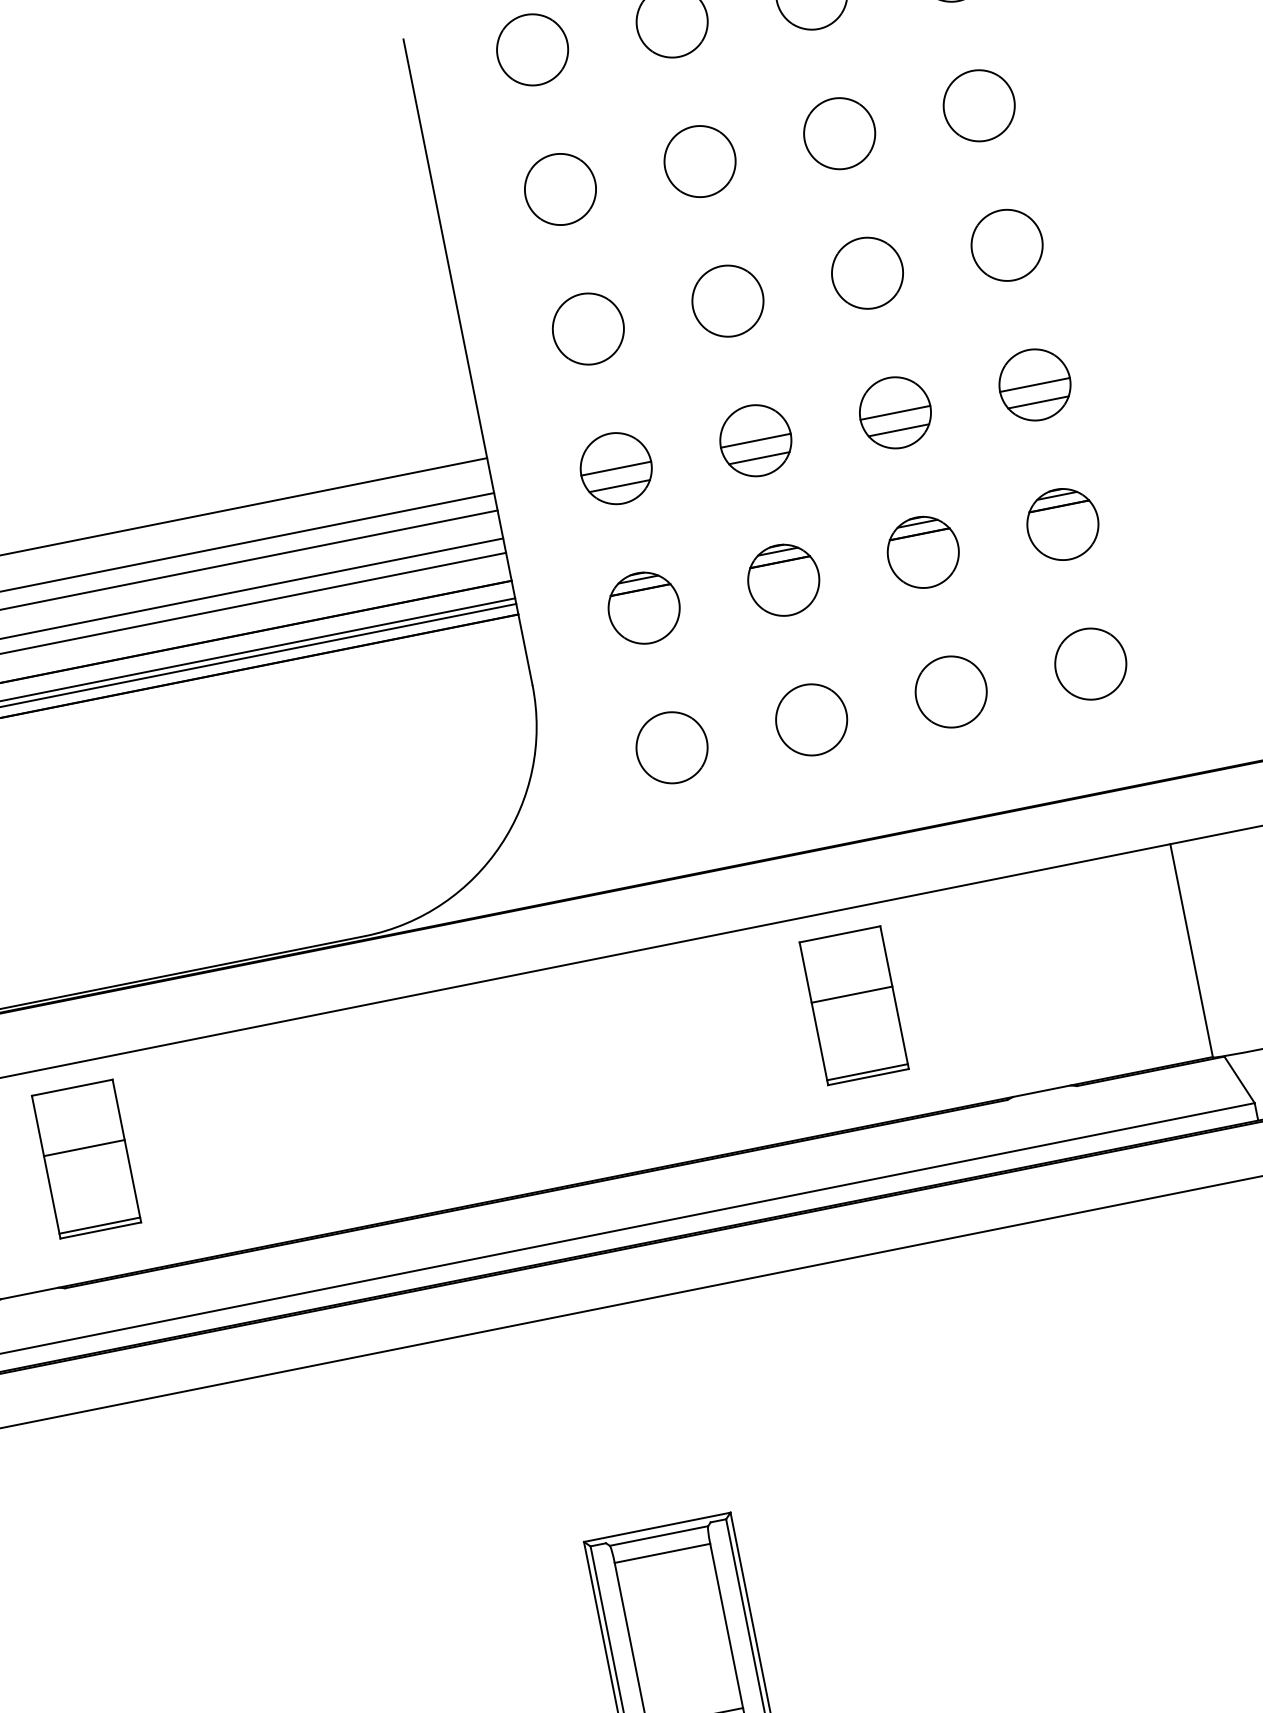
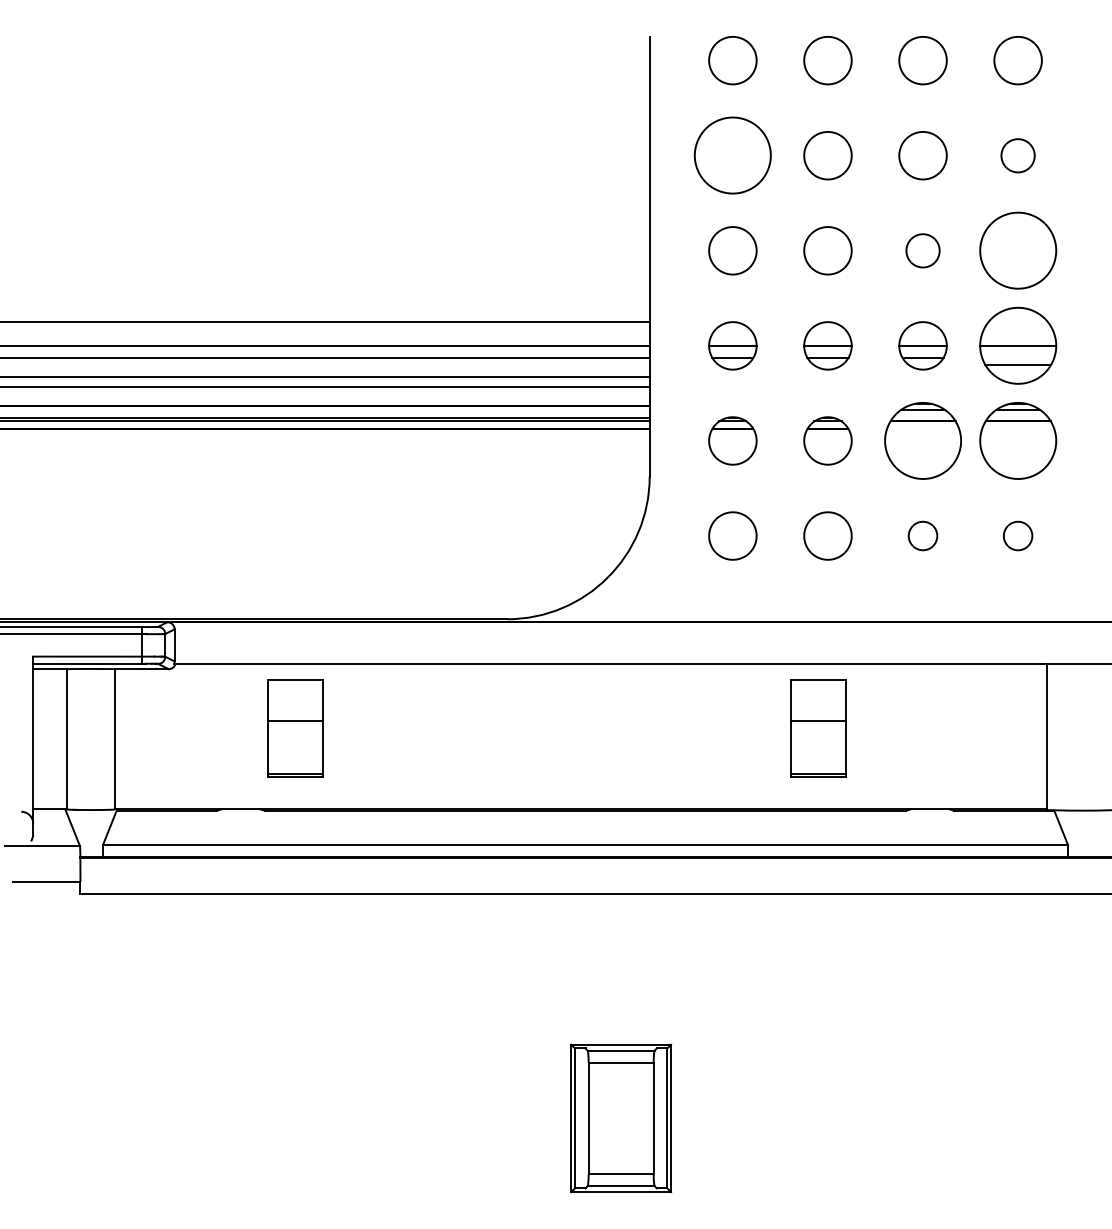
part: (978, 105) -> (1017, 155), size x0.7
part: (559, 189) -> (732, 155), size x1.6
part: (1006, 245) -> (1017, 250), size x1.6
part: (866, 272) -> (922, 250), size x0.7
part: (1033, 384) -> (1017, 345), size x1.6
part: (1061, 524) -> (1017, 440), size x1.6
part: (922, 551) -> (922, 440), size x1.6
part: (1089, 663) -> (1017, 535), size x0.6
part: (950, 691) -> (922, 535), size x0.6

